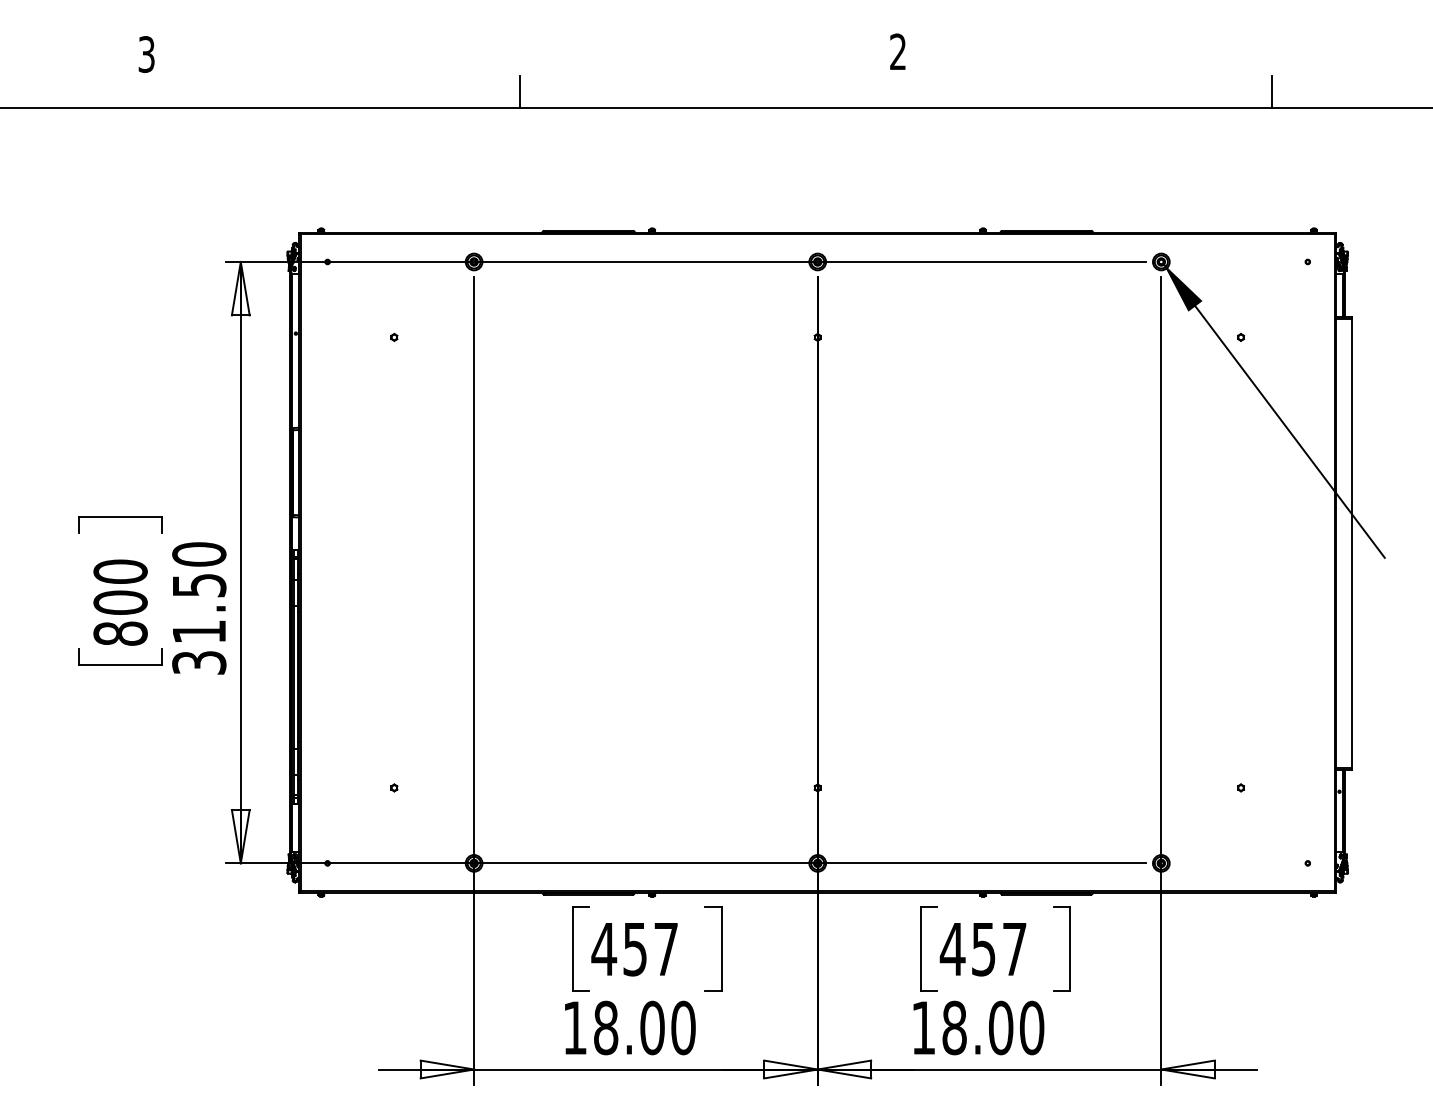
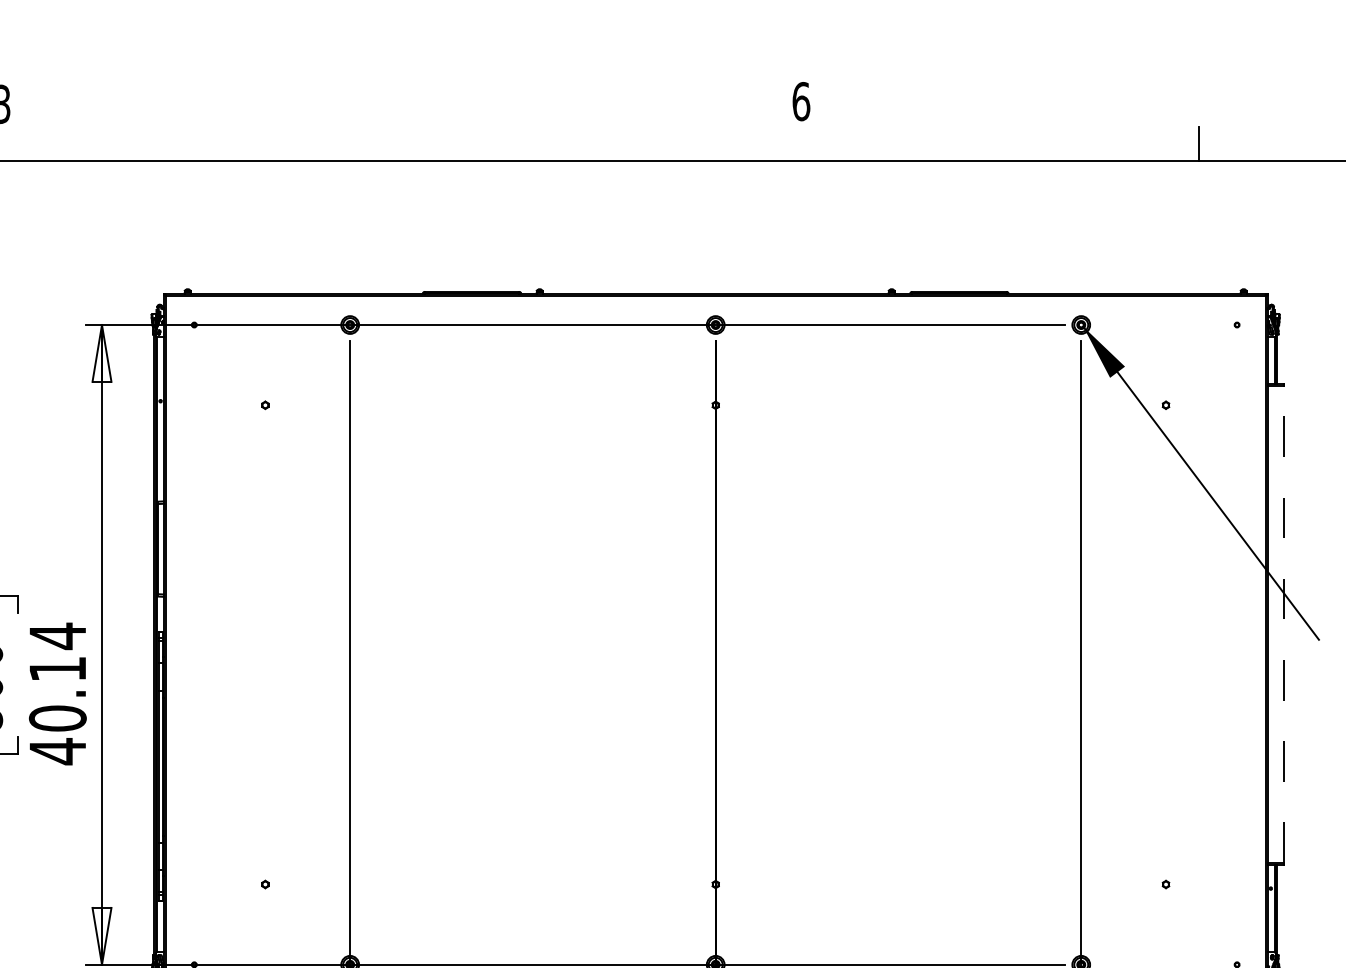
text: (898, 51) -> (801, 101), 2 -> 6
line: (520, 91) -> (399, 143), removed
line: (1351, 543) -> (1283, 624), solid -> dashed
text: (199, 608) -> (58, 693), 31.50 -> 40.14

